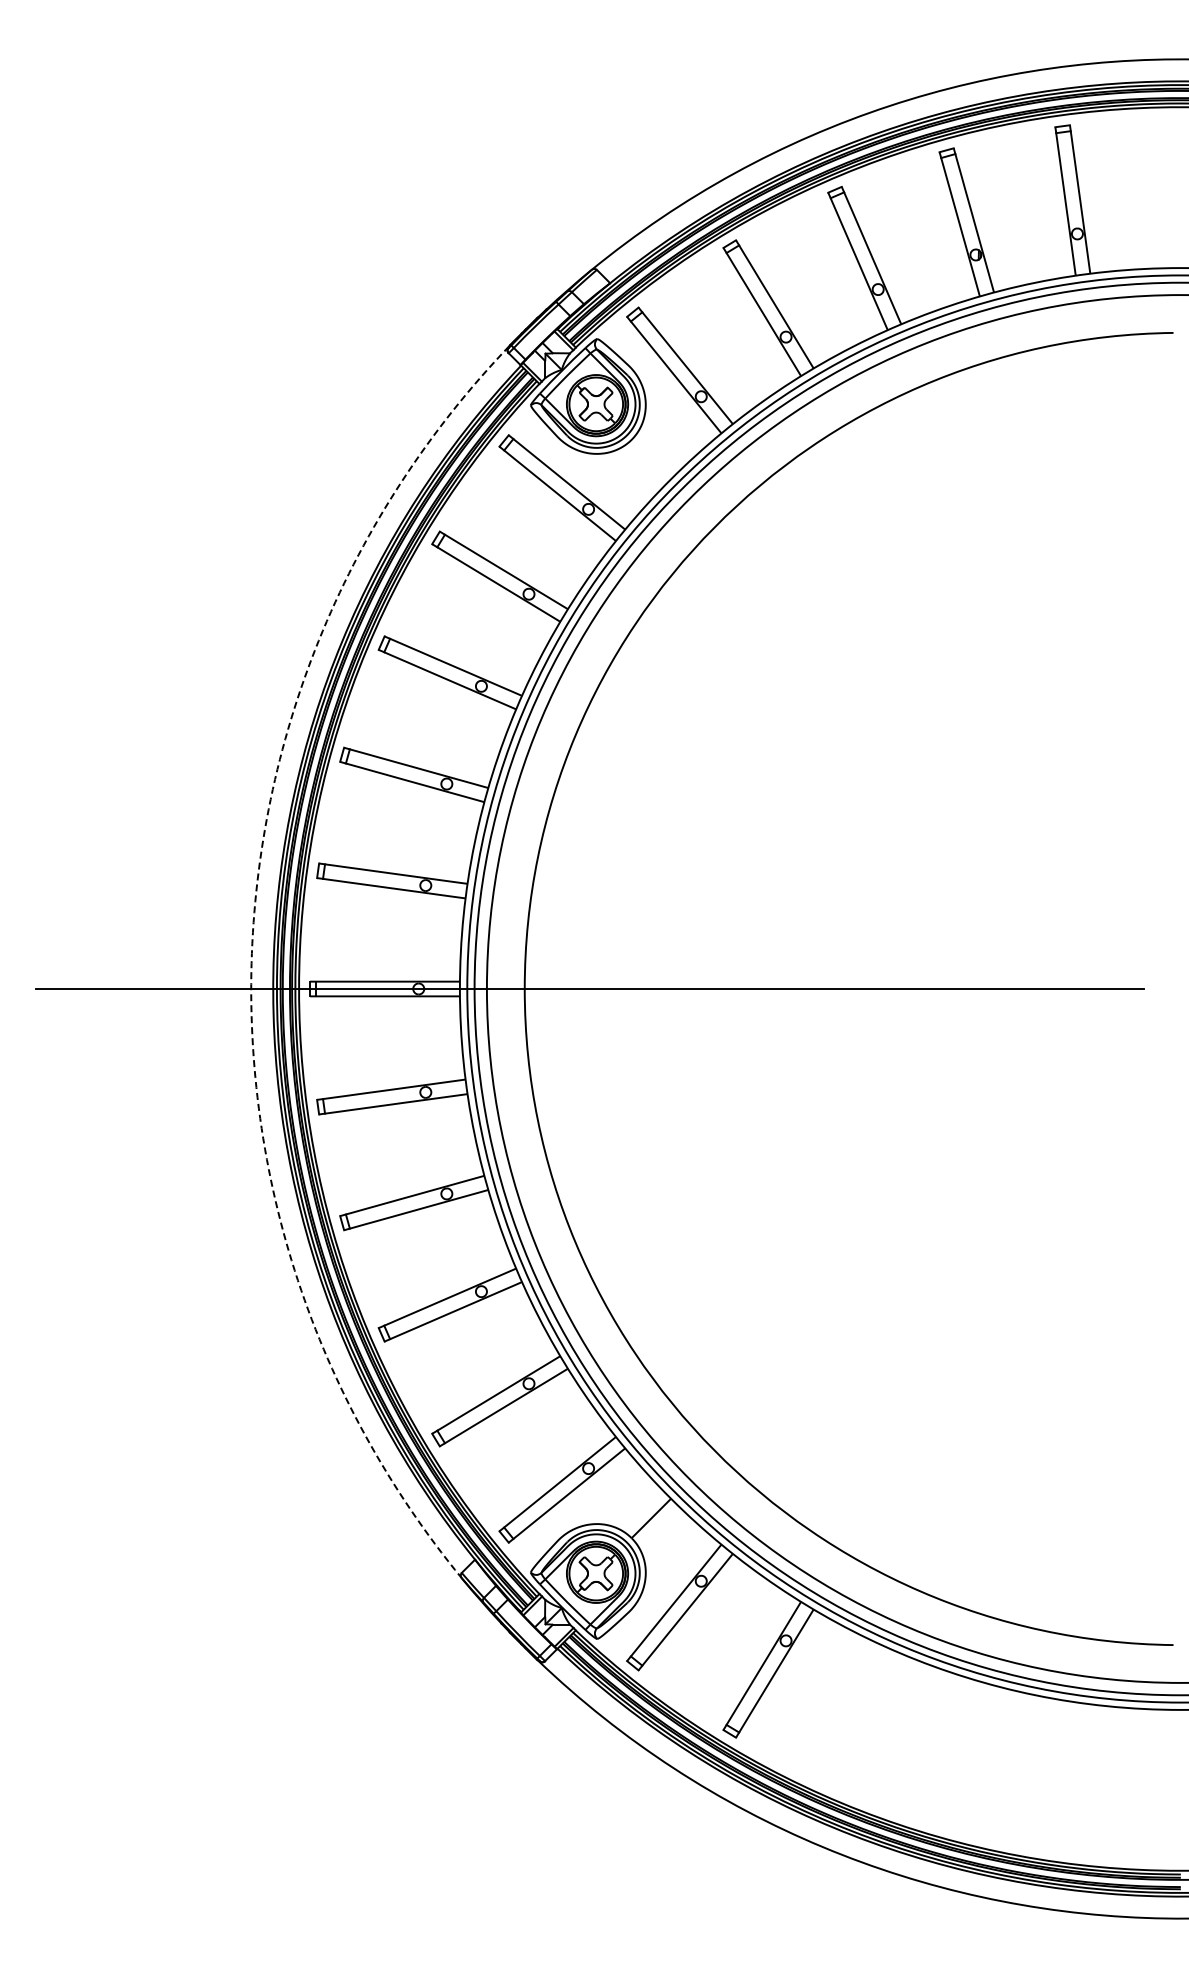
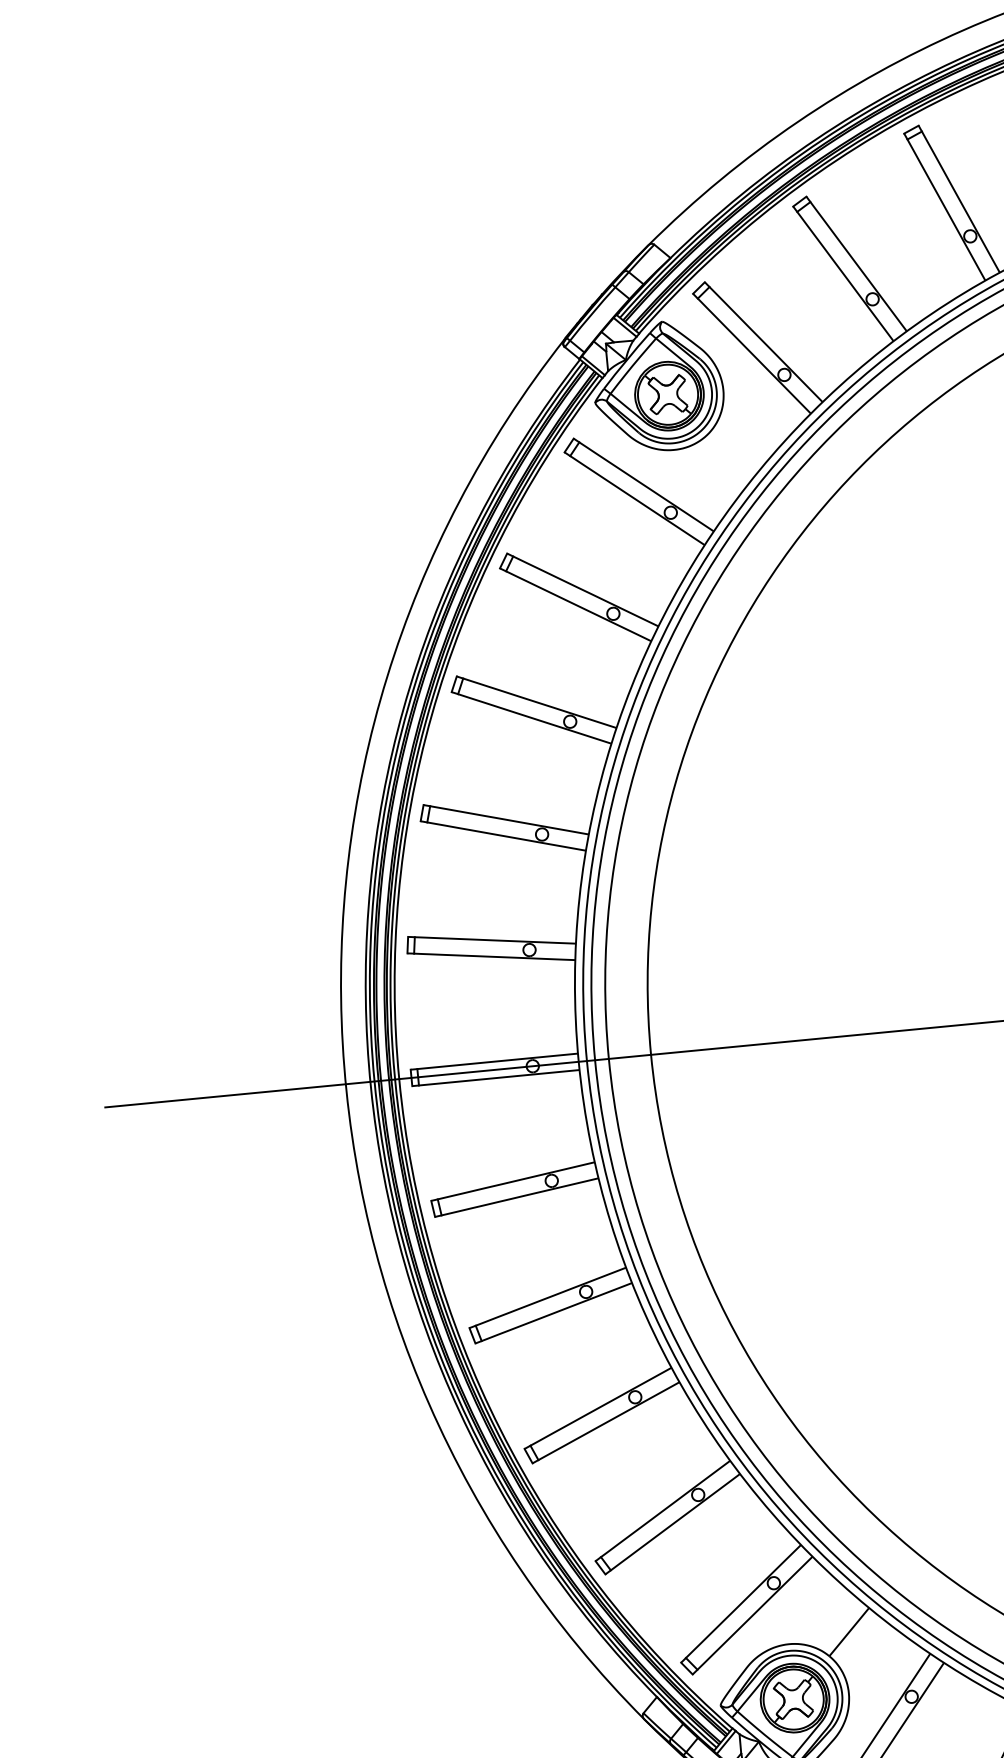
arc: (251, 953) -> (342, 1044), dashed -> solid

